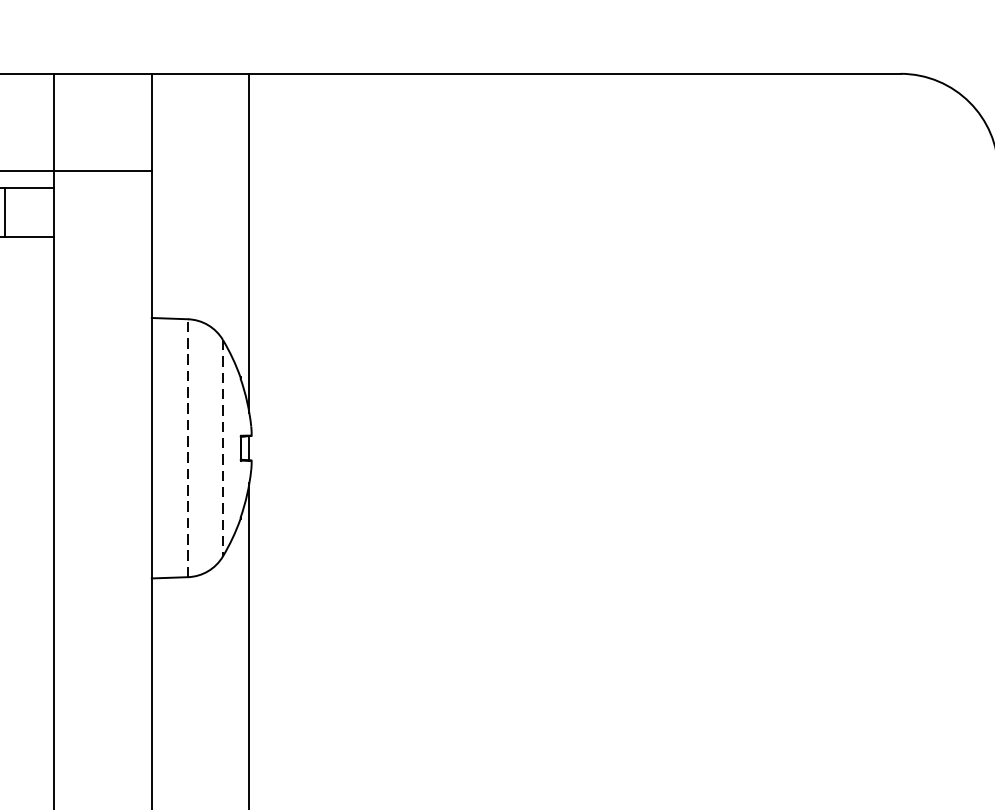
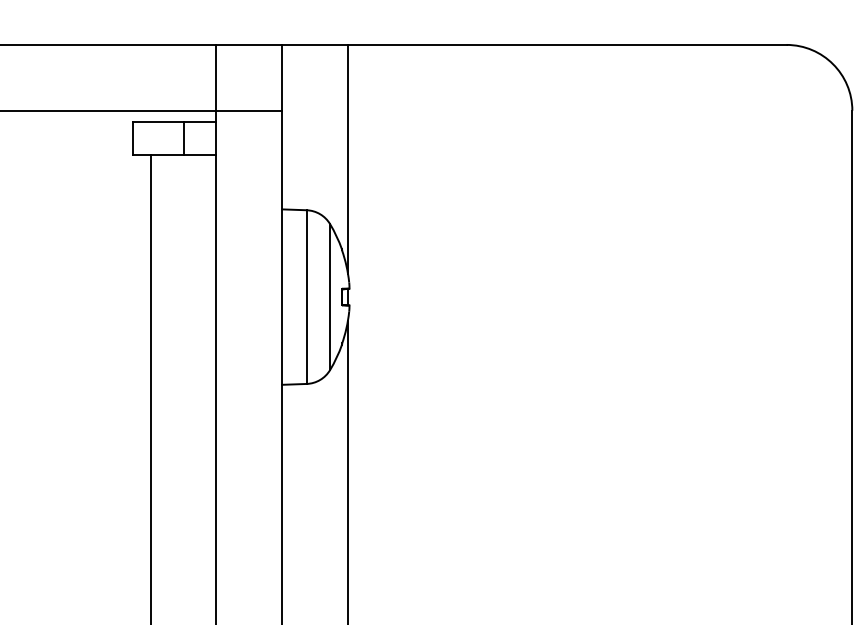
line: (187, 448) -> (306, 297), dashed -> solid
line: (223, 448) -> (330, 297), dashed -> solid

